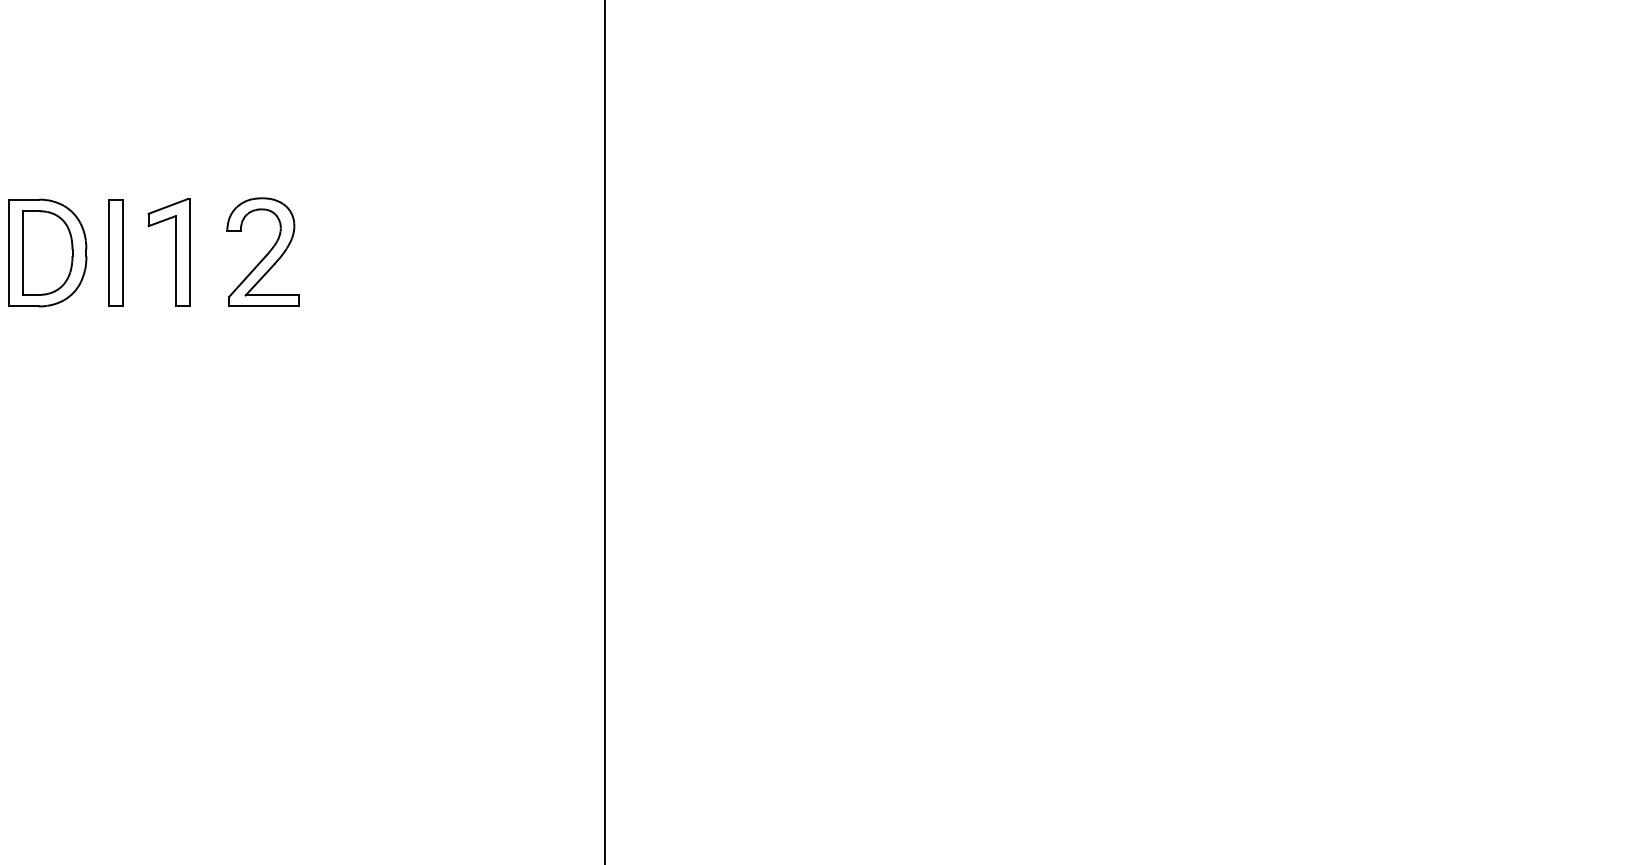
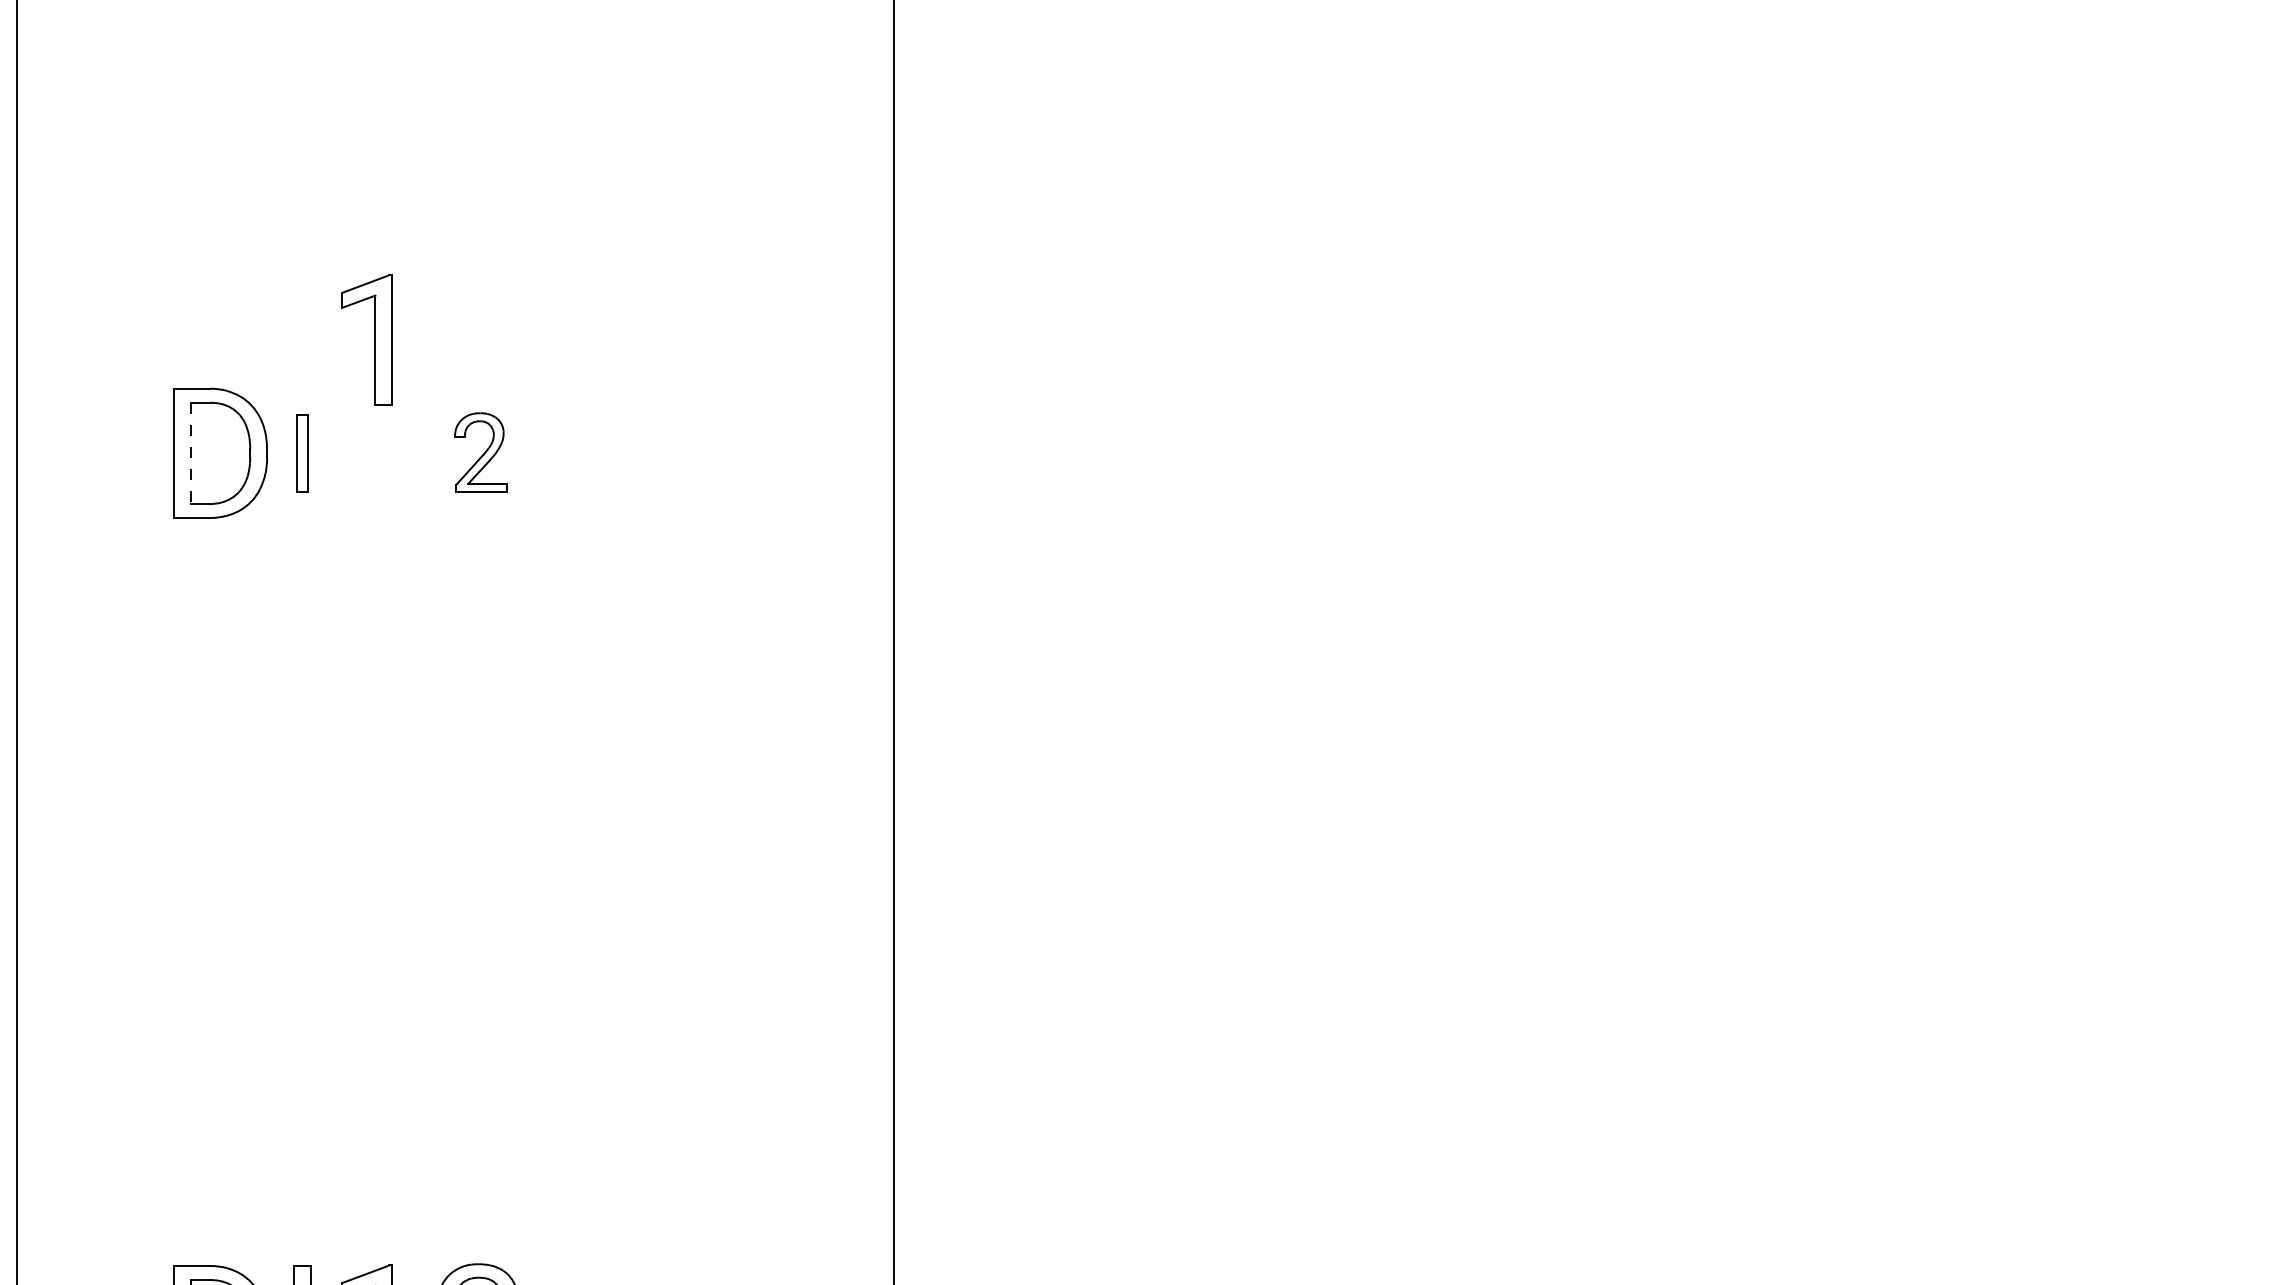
part: (175, 252) -> (374, 339), moved
part: (262, 252) -> (480, 452), size x0.6
line: (23, 253) -> (190, 453), solid -> dashed
part: (115, 253) -> (302, 453), size x0.6

